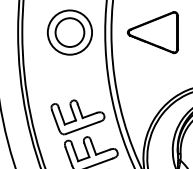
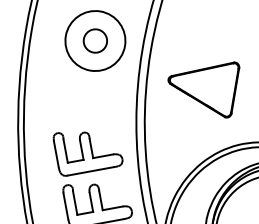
circle: (69, 32) -> (94, 40), size x0.6
part: (152, 32) -> (201, 84), moved

